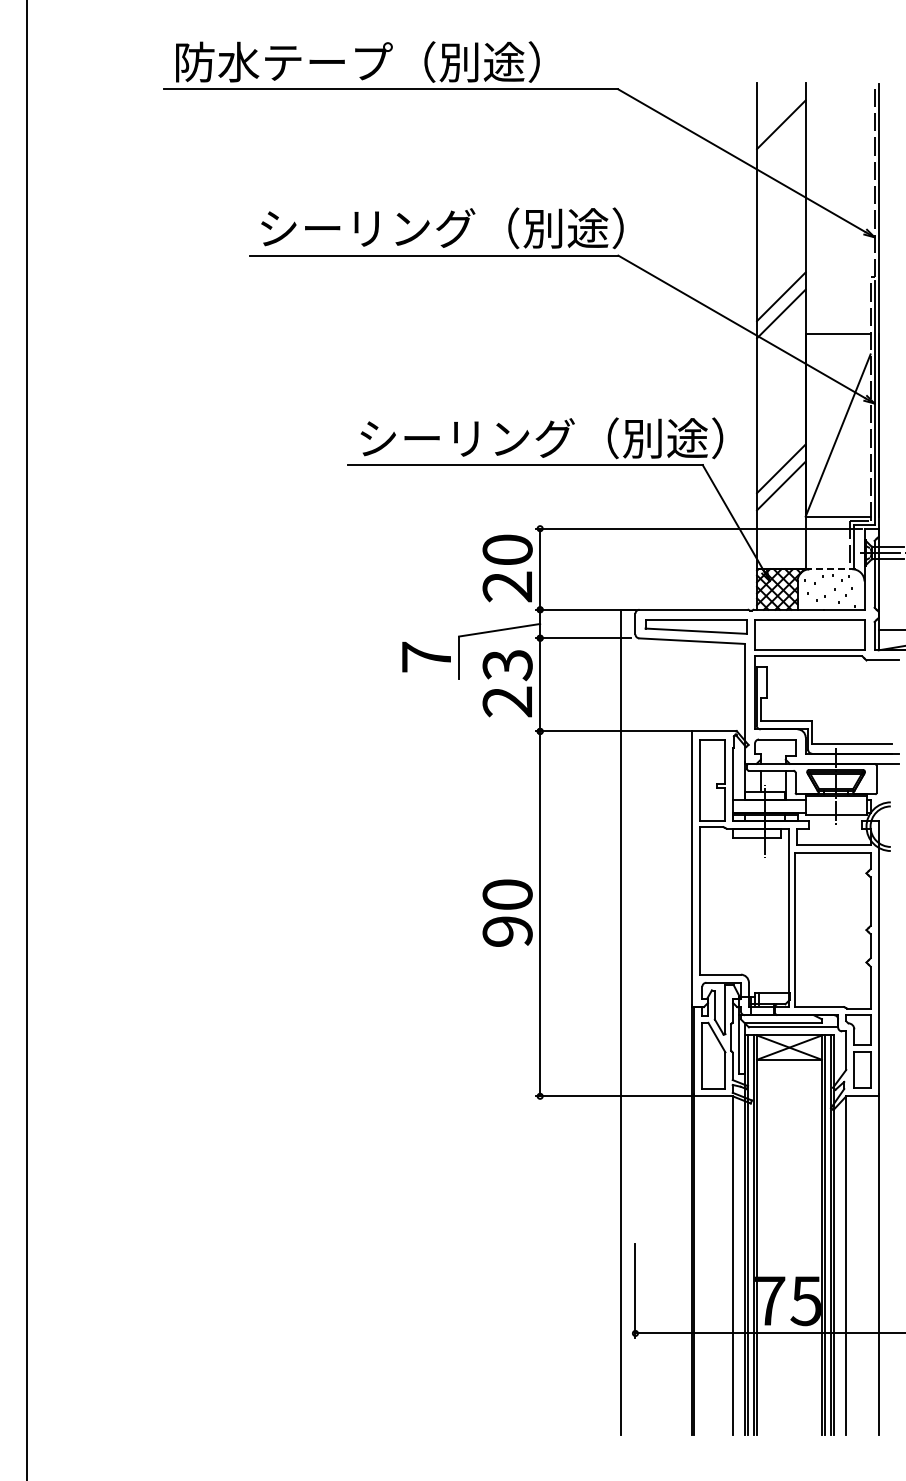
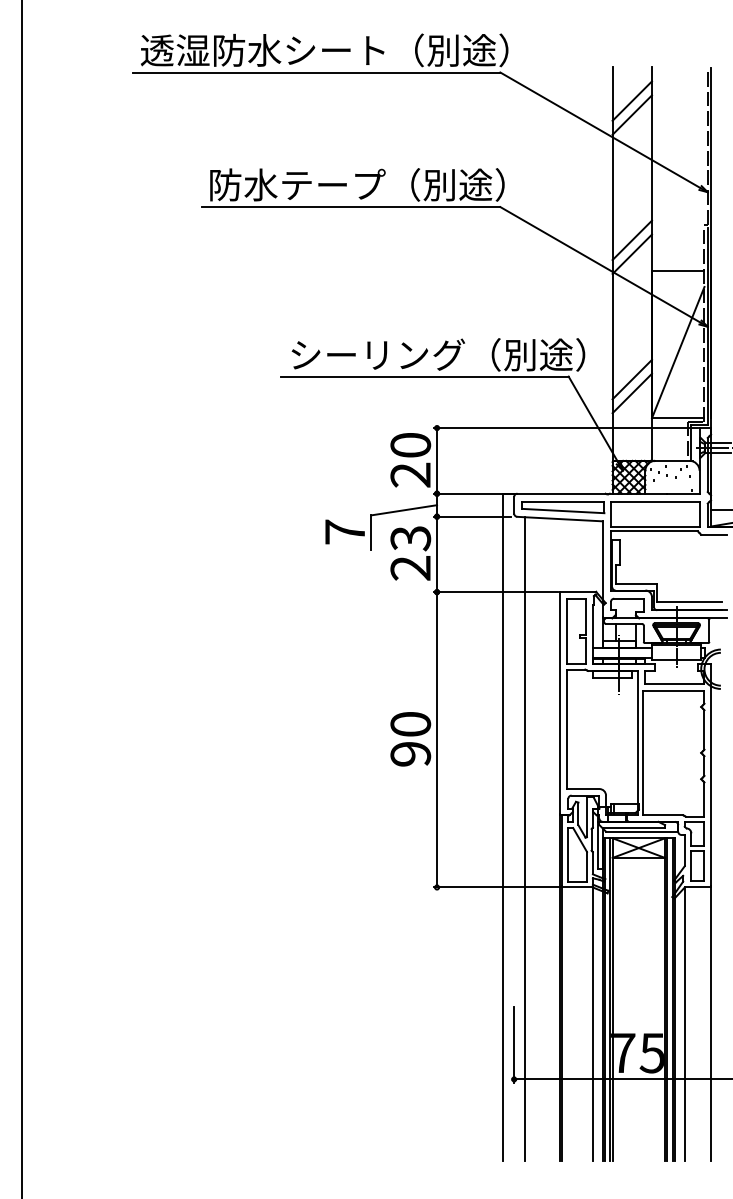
text: (401, 61) -> (324, 49), 防水テープ（別途） -> 透湿防水シート（別途）
line: (781, 141) -> (632, 114), added
text: (368, 228) -> (298, 185), シーリング（別途） -> 防水テープ（別途）
line: (832, 569) -> (673, 461), dashed -> solid
line: (648, 1036) -> (524, 839), added

